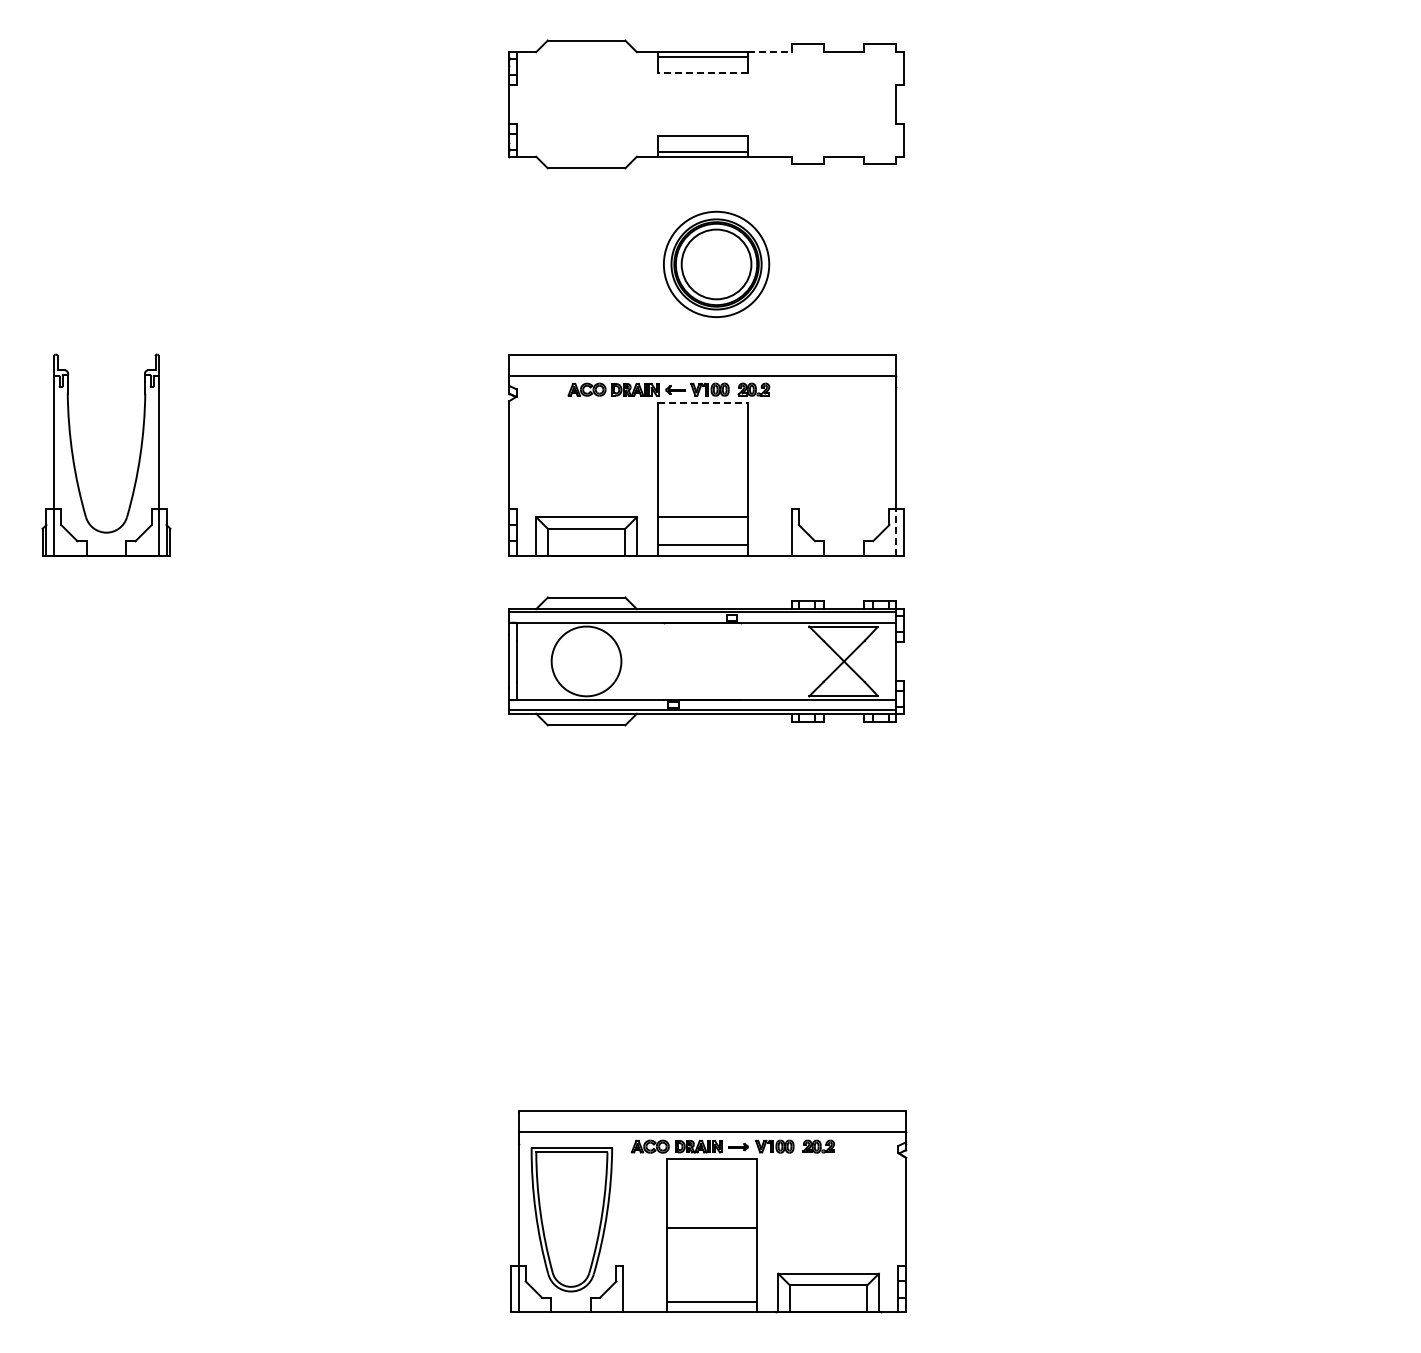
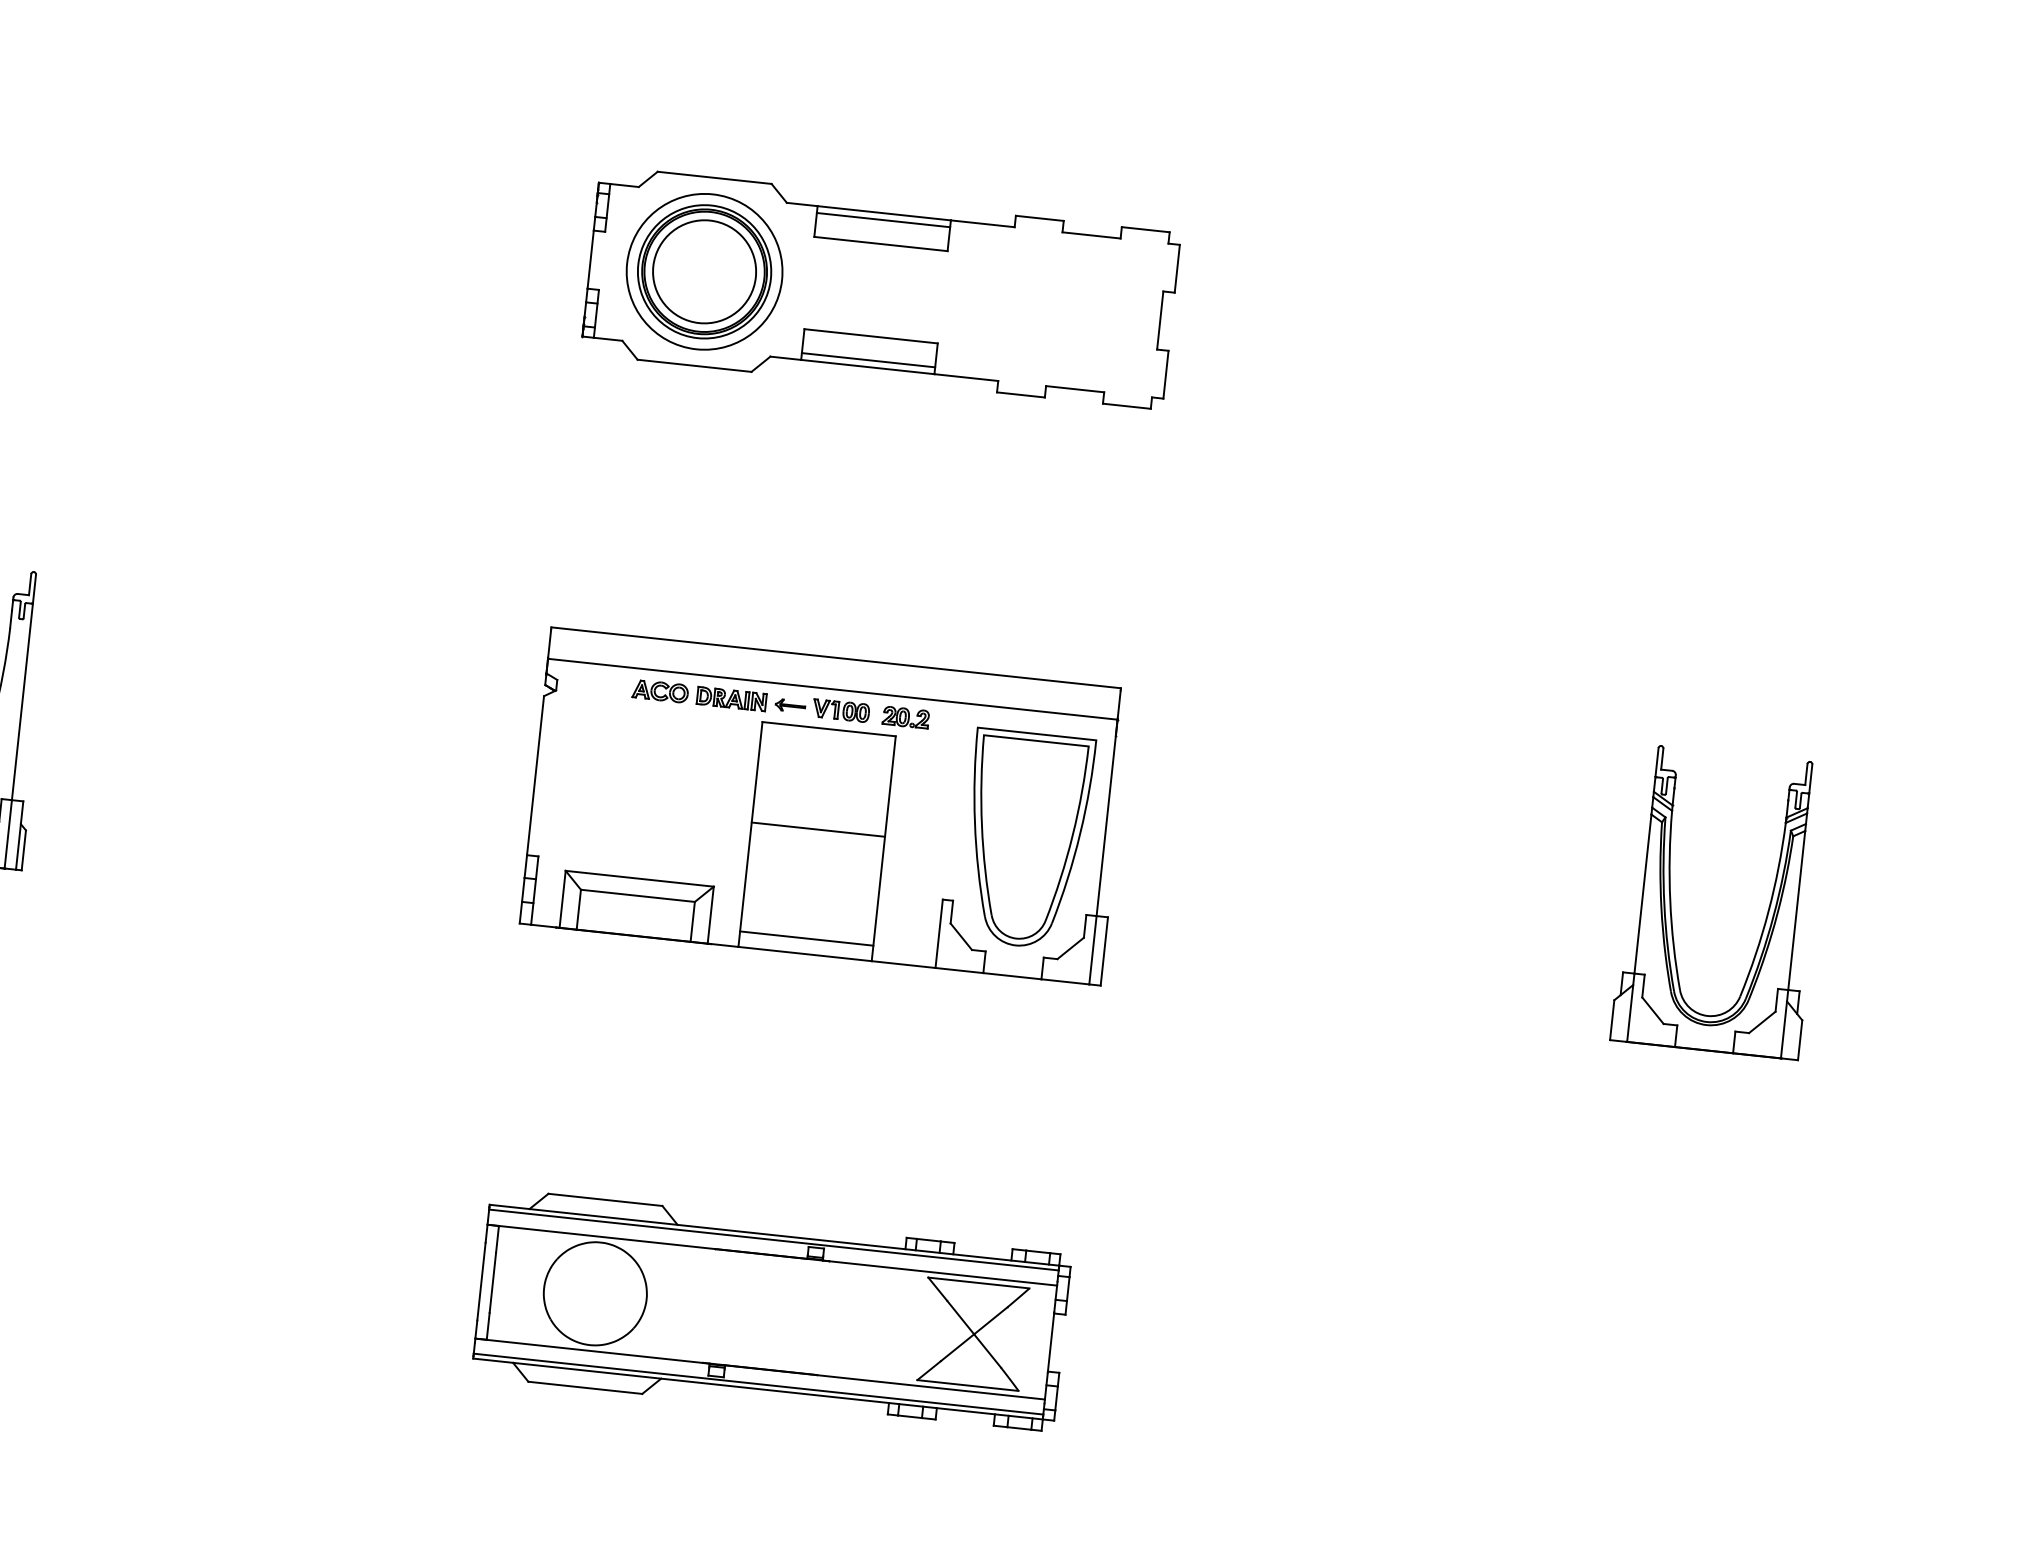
line: (770, 52) -> (983, 224), dashed -> solid
line: (702, 73) -> (879, 244), dashed -> solid
part: (716, 263) -> (704, 270), moved
line: (703, 403) -> (829, 729), dashed -> solid
part: (1346, 458) -> (1766, 911), added
part: (843, 462) -> (1026, 838), added
line: (702, 517) -> (817, 829), moved
line: (896, 532) -> (1093, 949), dashed -> solid
part: (706, 661) -> (771, 1312), moved

